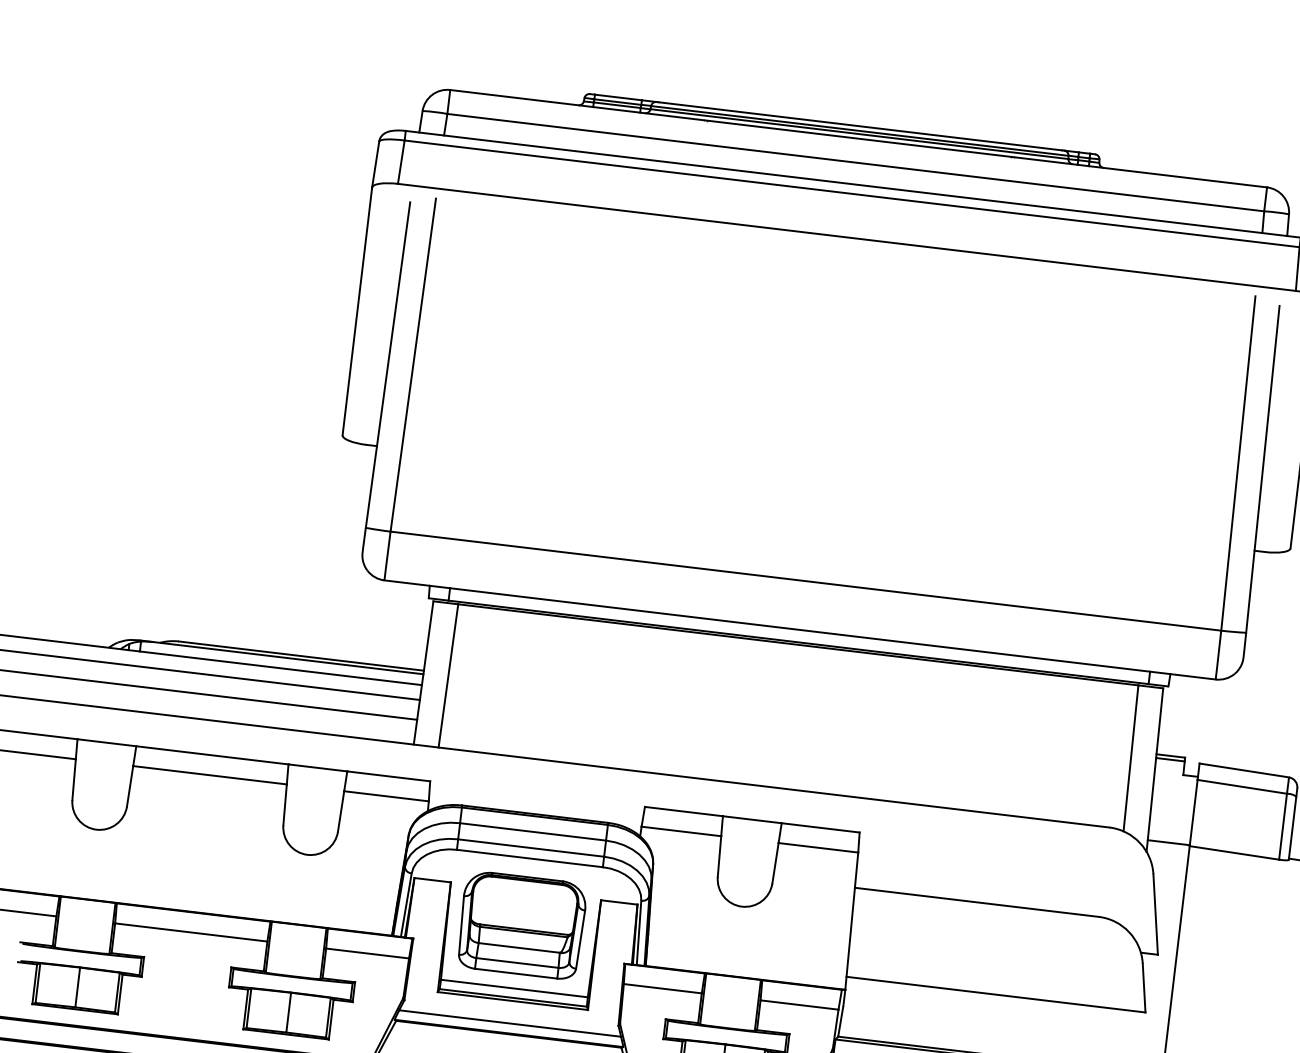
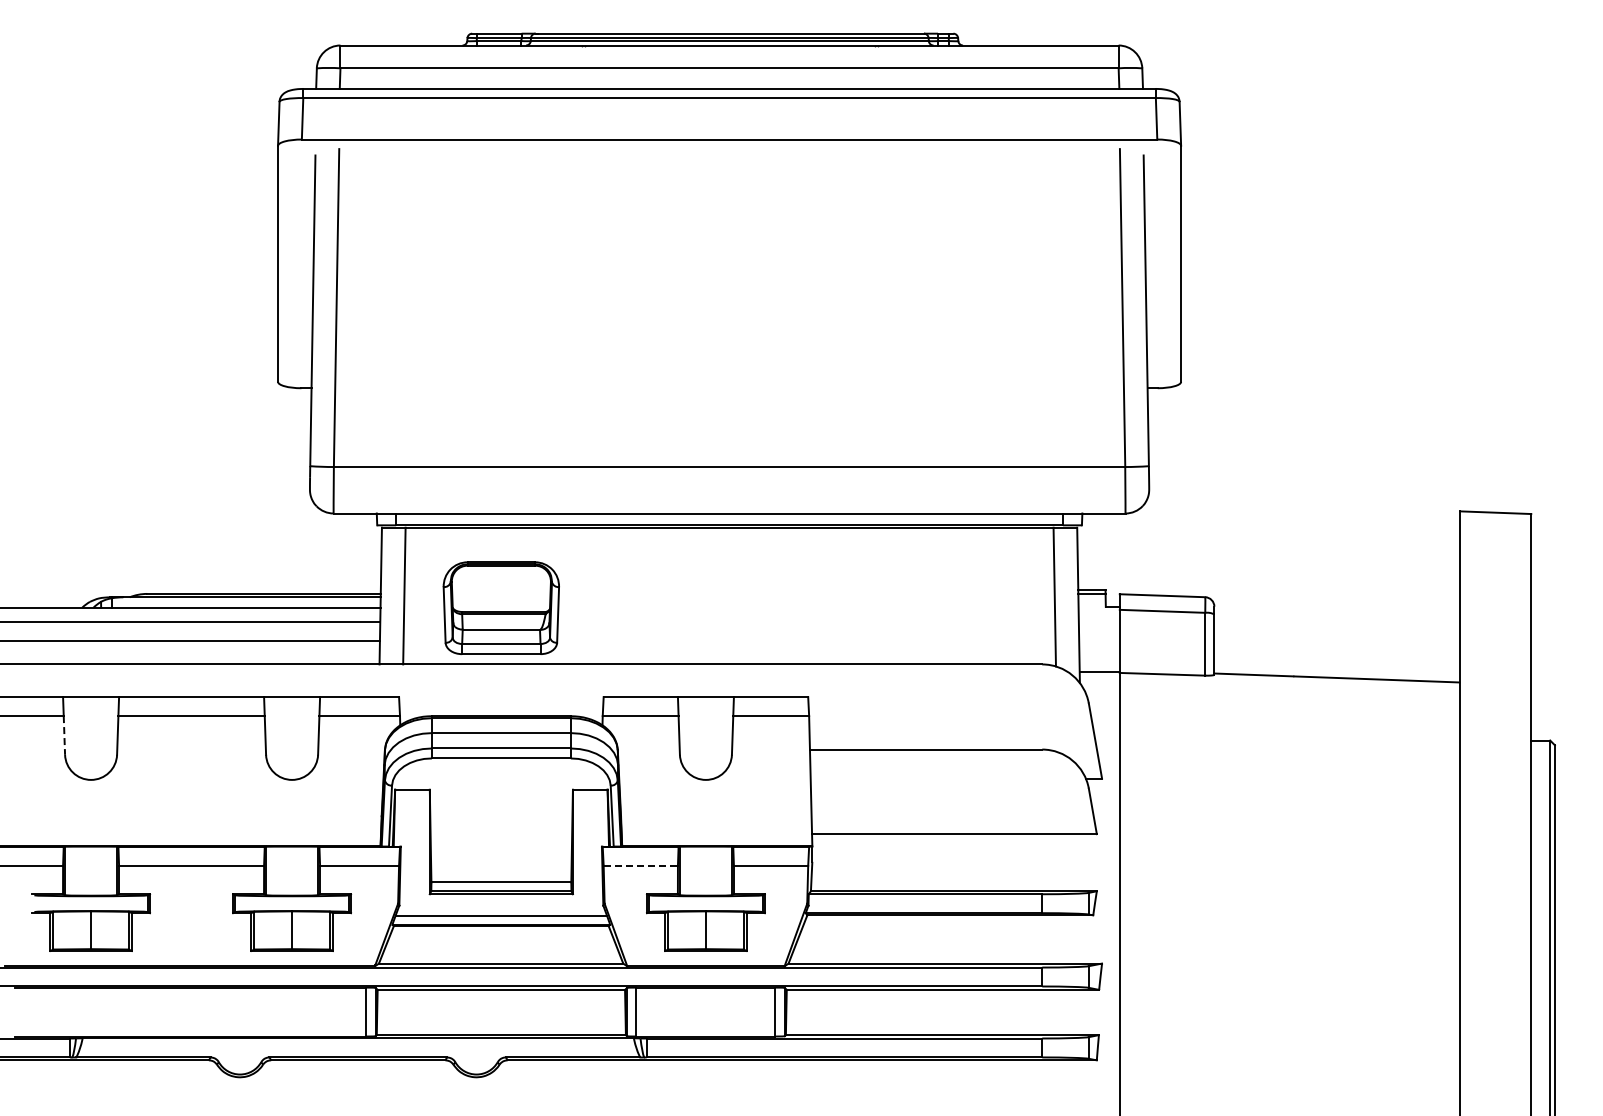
line: (74, 779) -> (64, 735), solid -> dashed
part: (521, 924) -> (500, 607), moved
line: (663, 988) -> (641, 865), solid -> dashed

